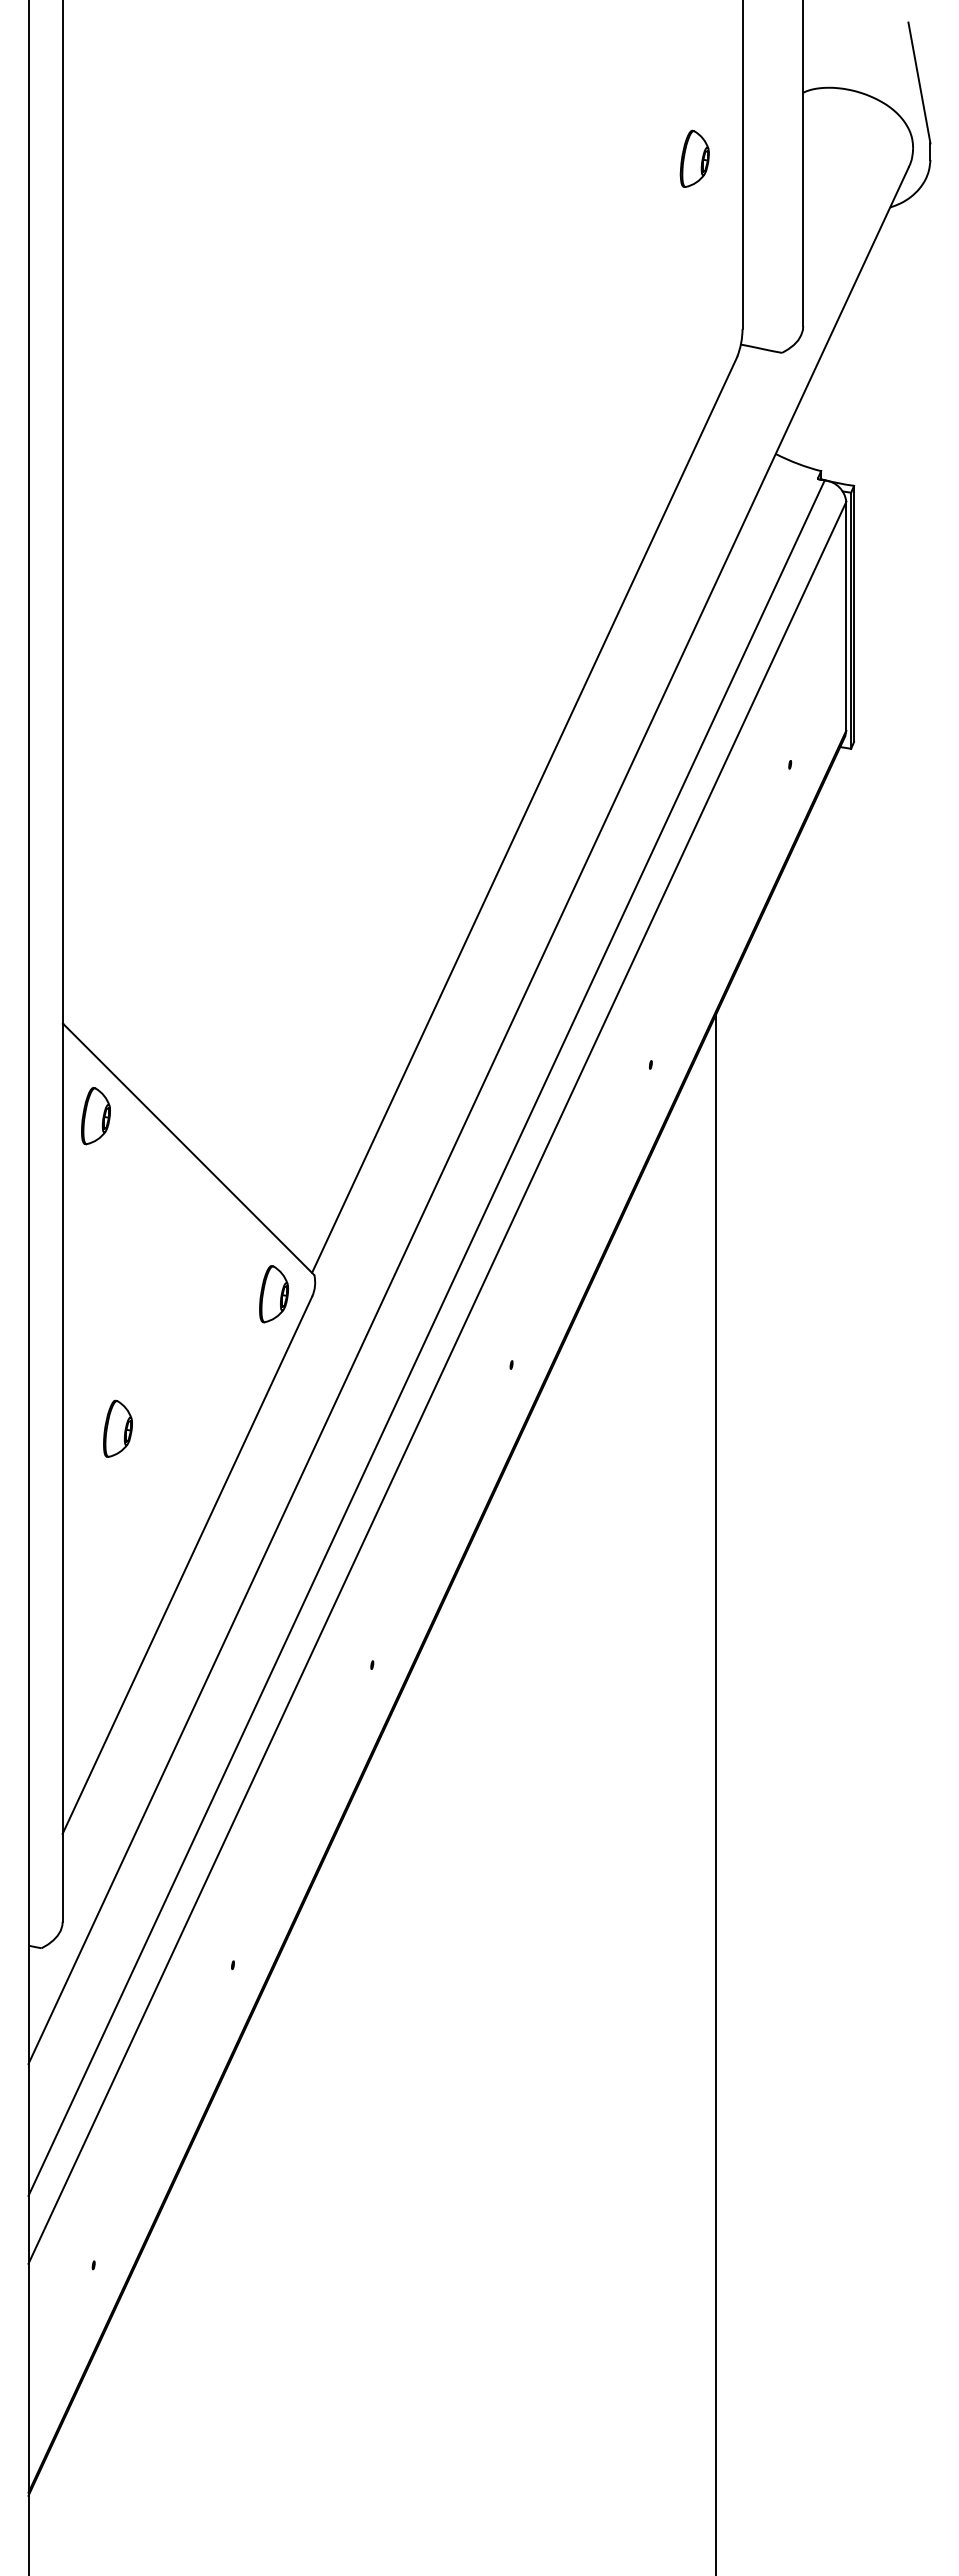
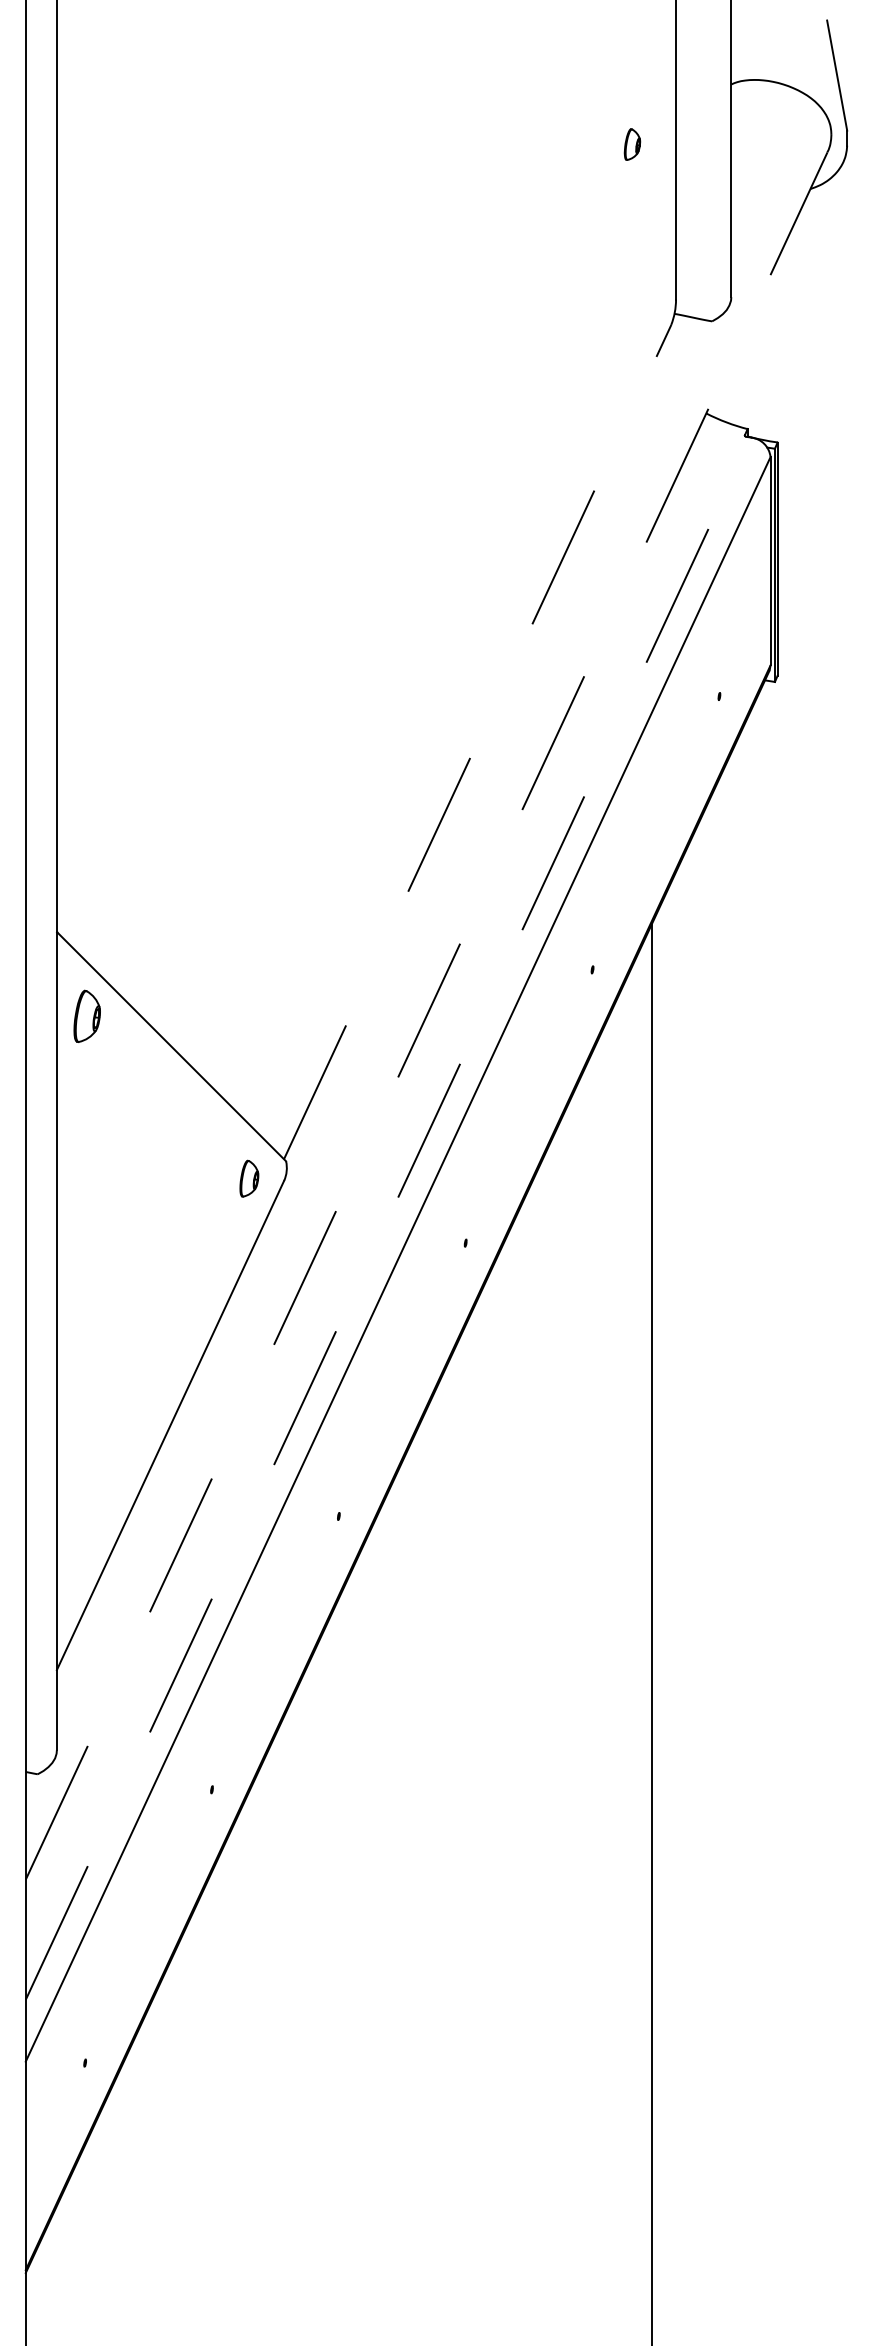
part: (694, 158) -> (632, 144), size x0.6
line: (524, 814) -> (477, 741), solid -> dashed
line: (468, 1115) -> (426, 1015), solid -> dashed
part: (273, 1294) -> (248, 1178), size x0.7
line: (426, 1338) -> (388, 1218), solid -> dashed
part: (117, 1428) -> (106, 1300), removed

